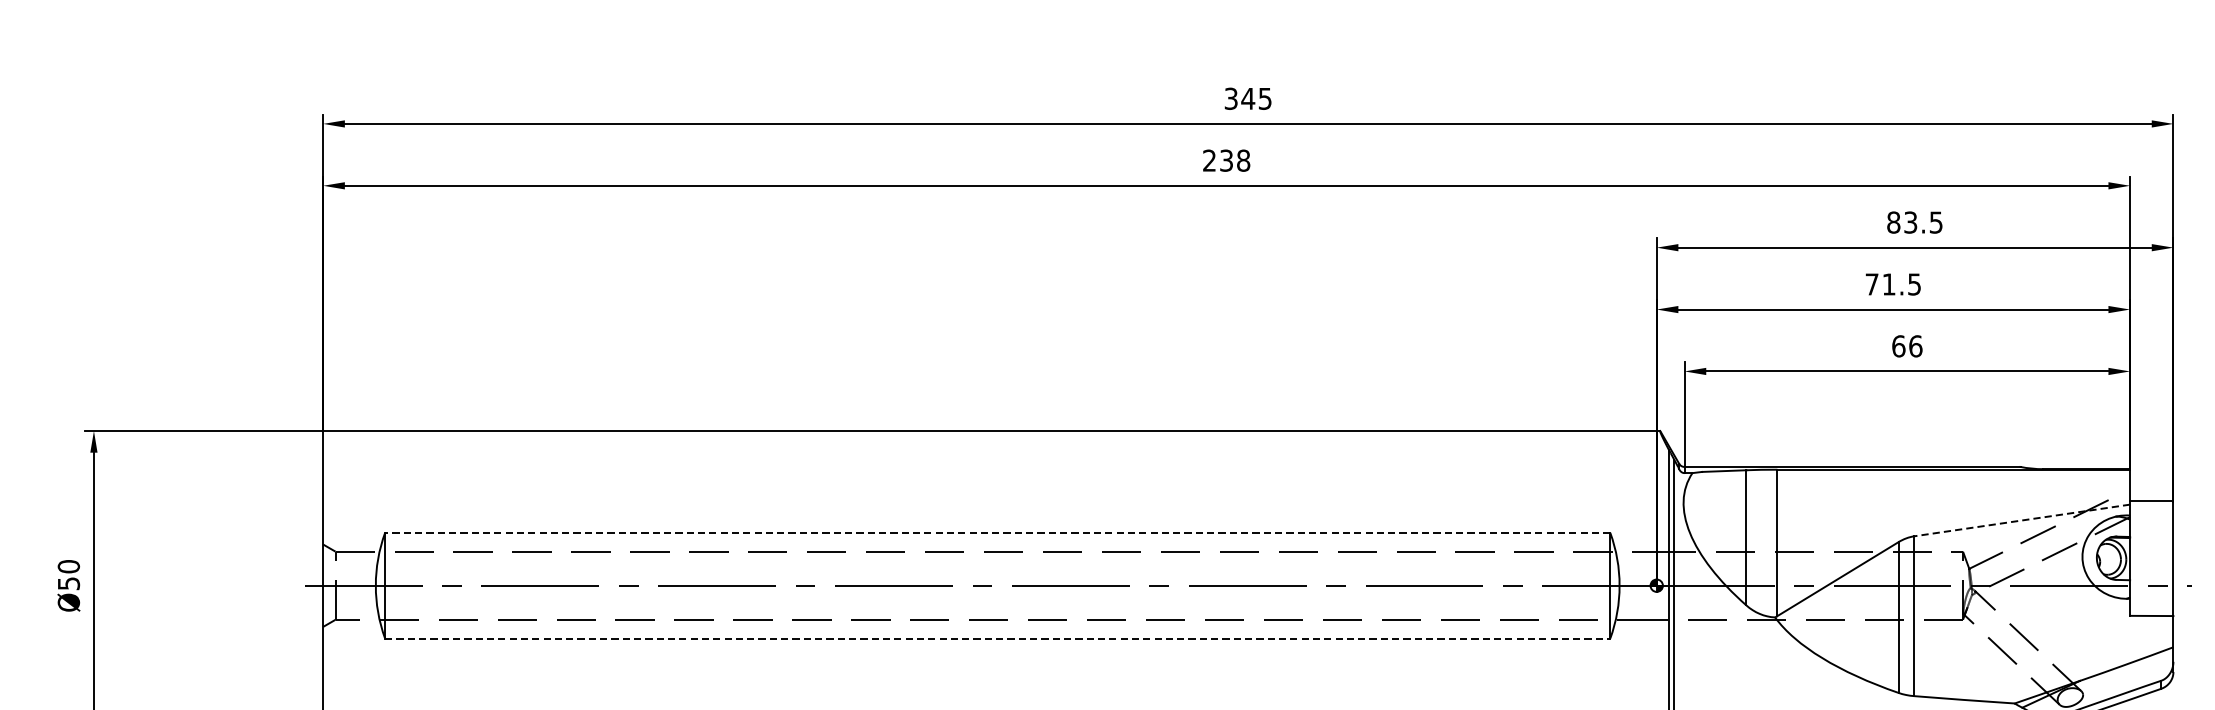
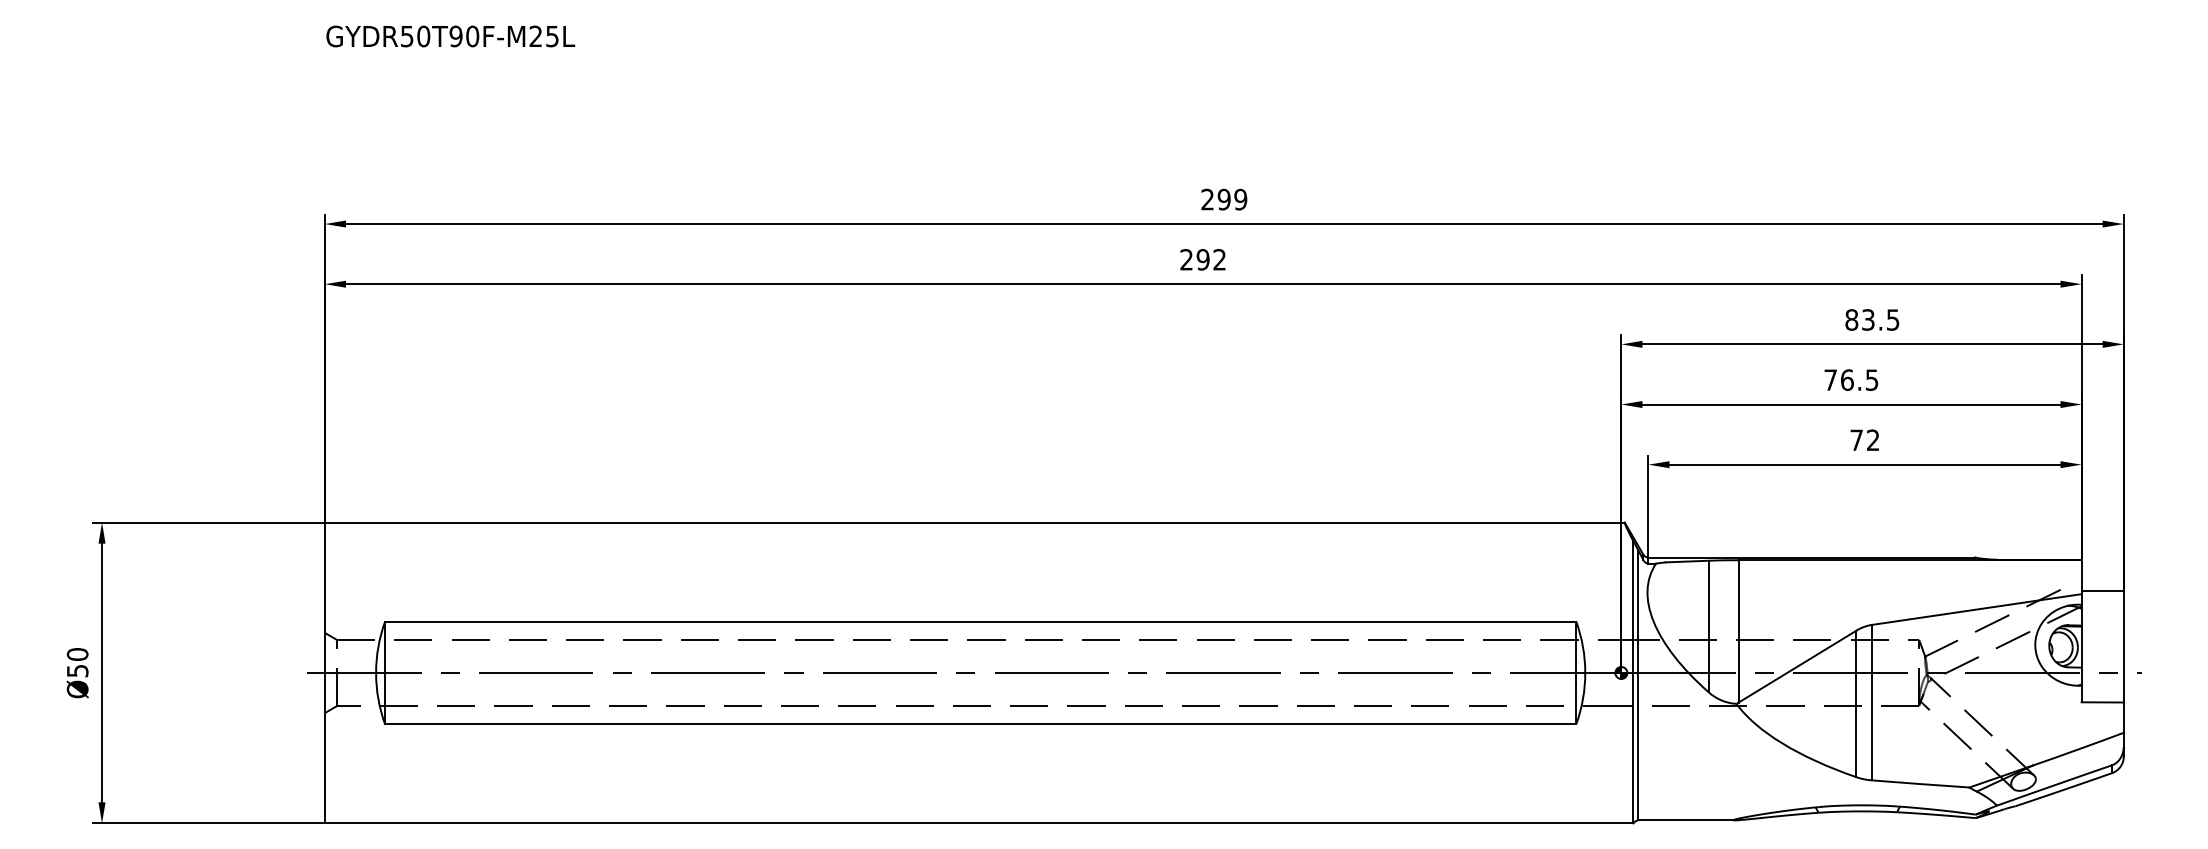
text: (1248, 98) -> (1224, 199), 345 -> 299
text: (1235, 160) -> (1211, 259), 238 -> 292
text: (1889, 283) -> (1847, 379), 71.5 -> 76.5
text: (1906, 346) -> (1864, 440), 66 -> 72
line: (2022, 520) -> (1976, 609), dashed -> solid
line: (997, 532) -> (980, 621), dashed -> solid
line: (997, 638) -> (980, 724), dashed -> solid

